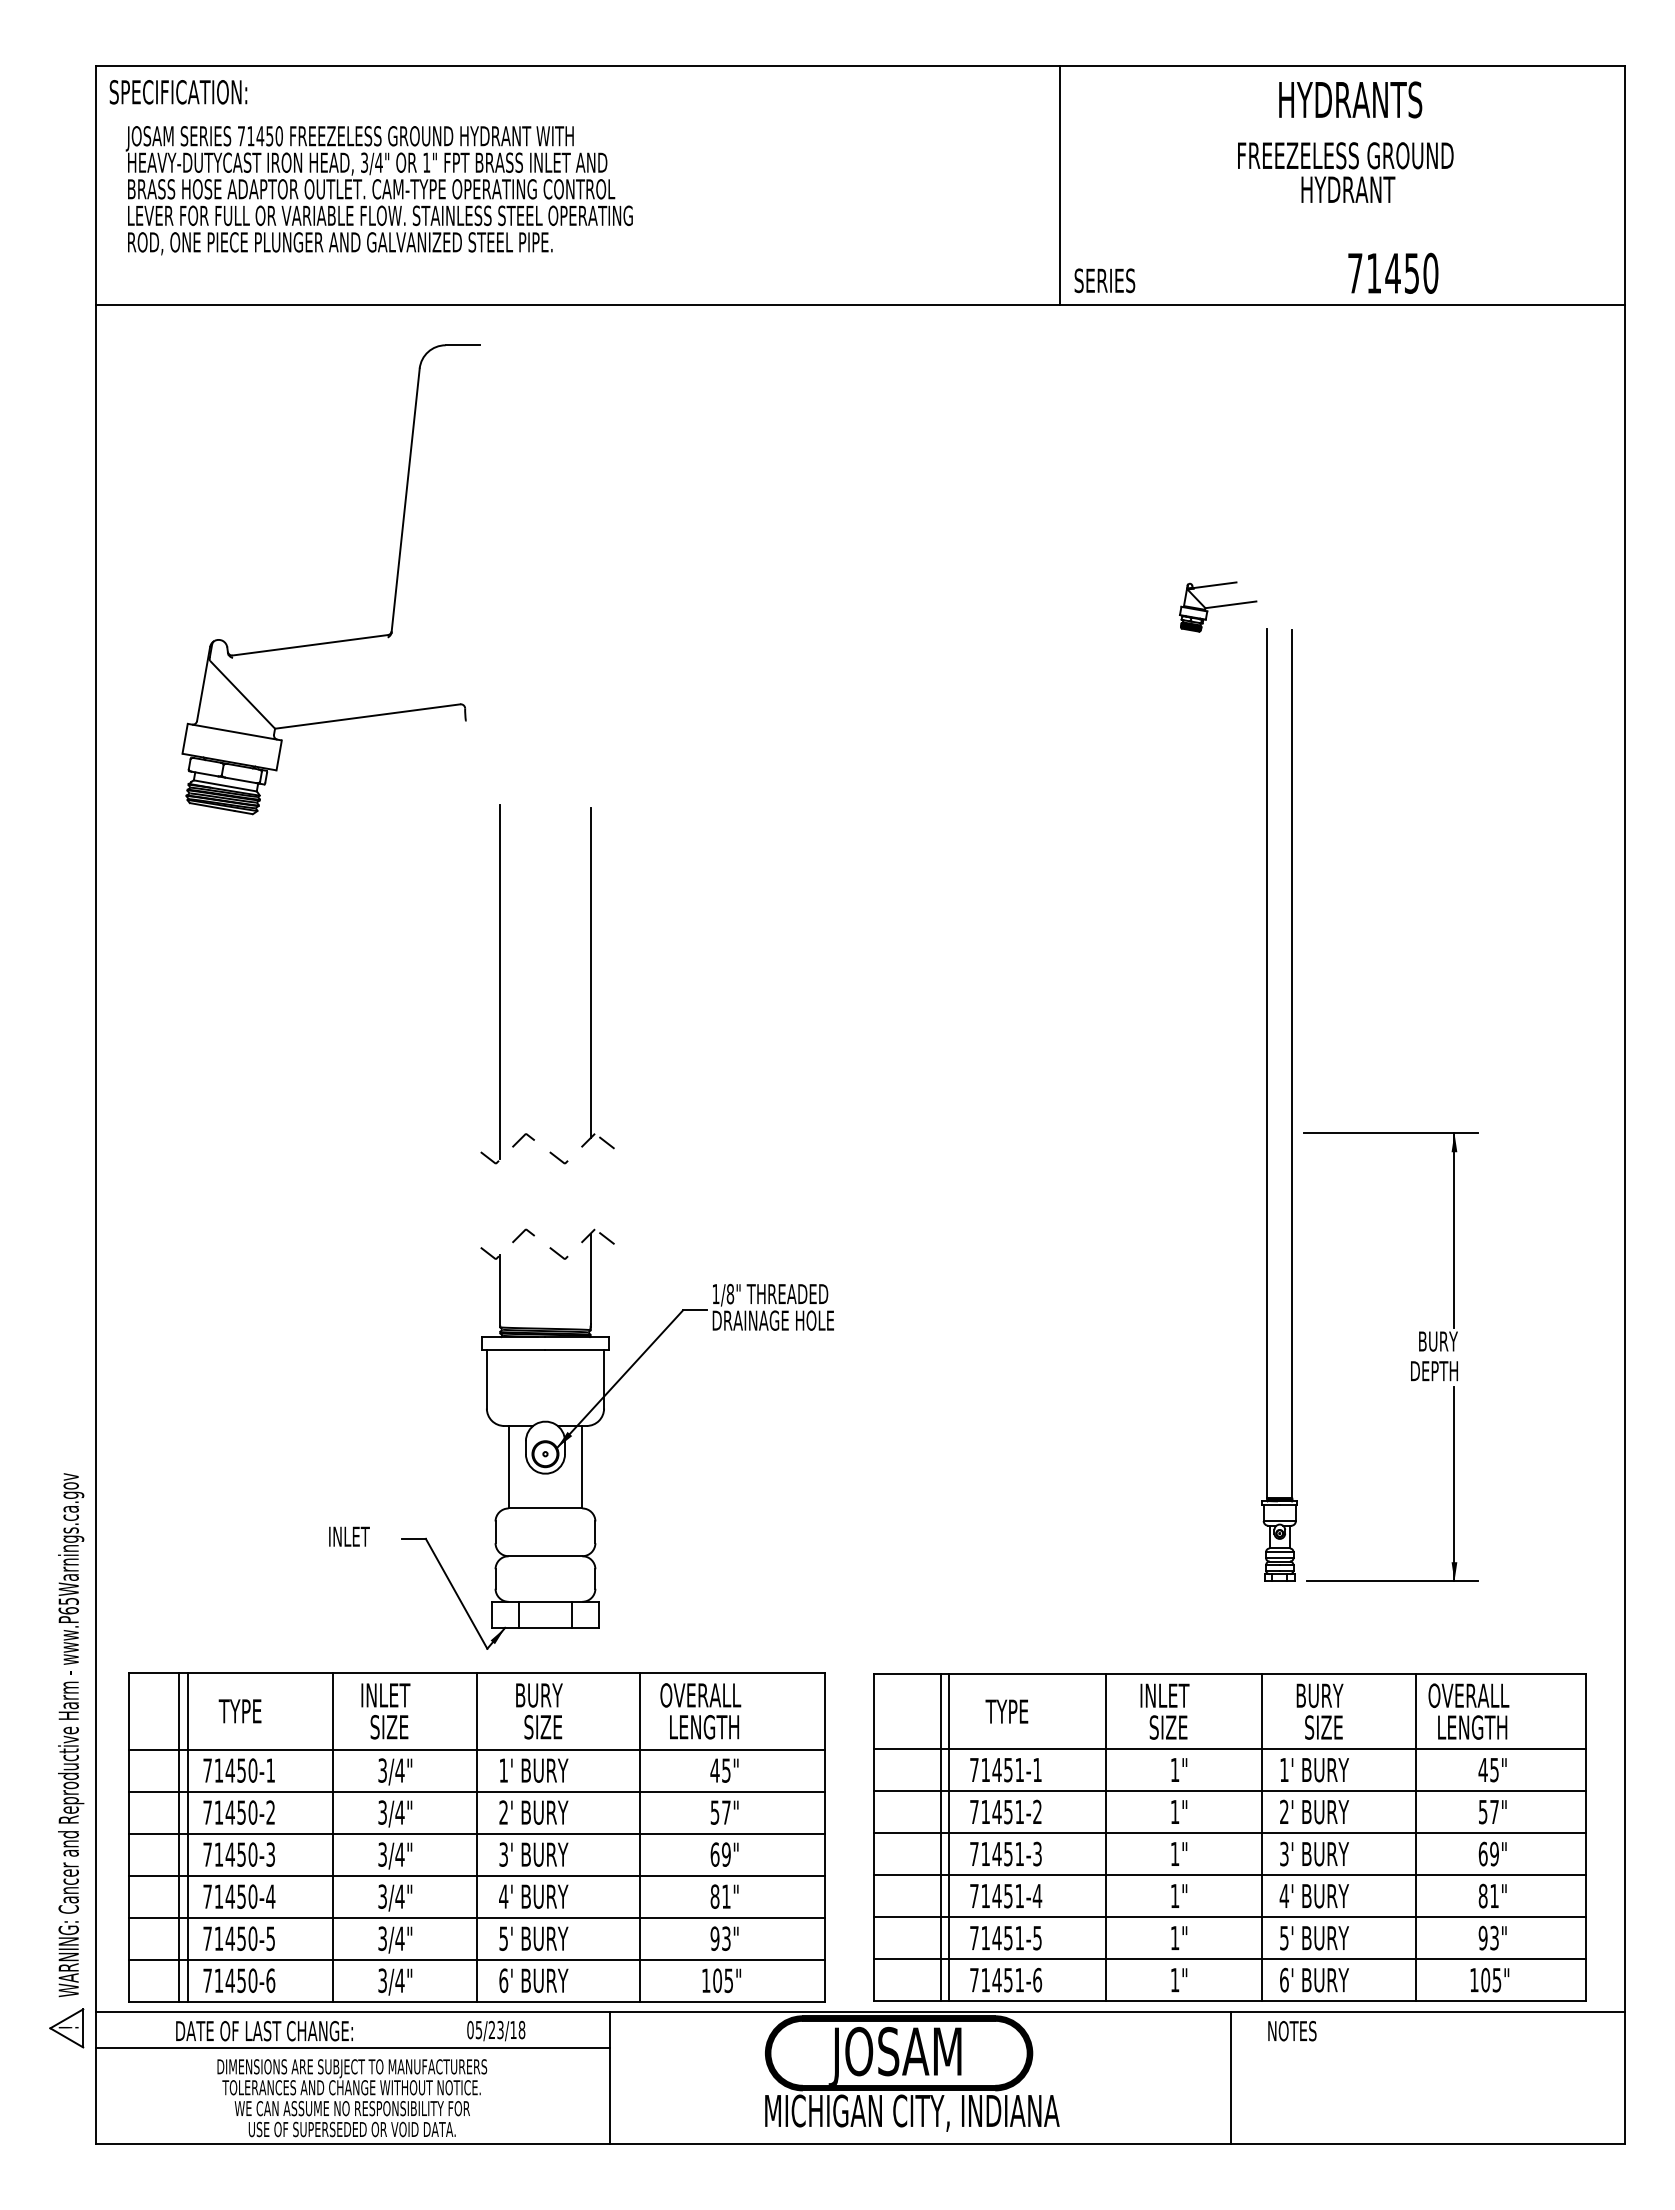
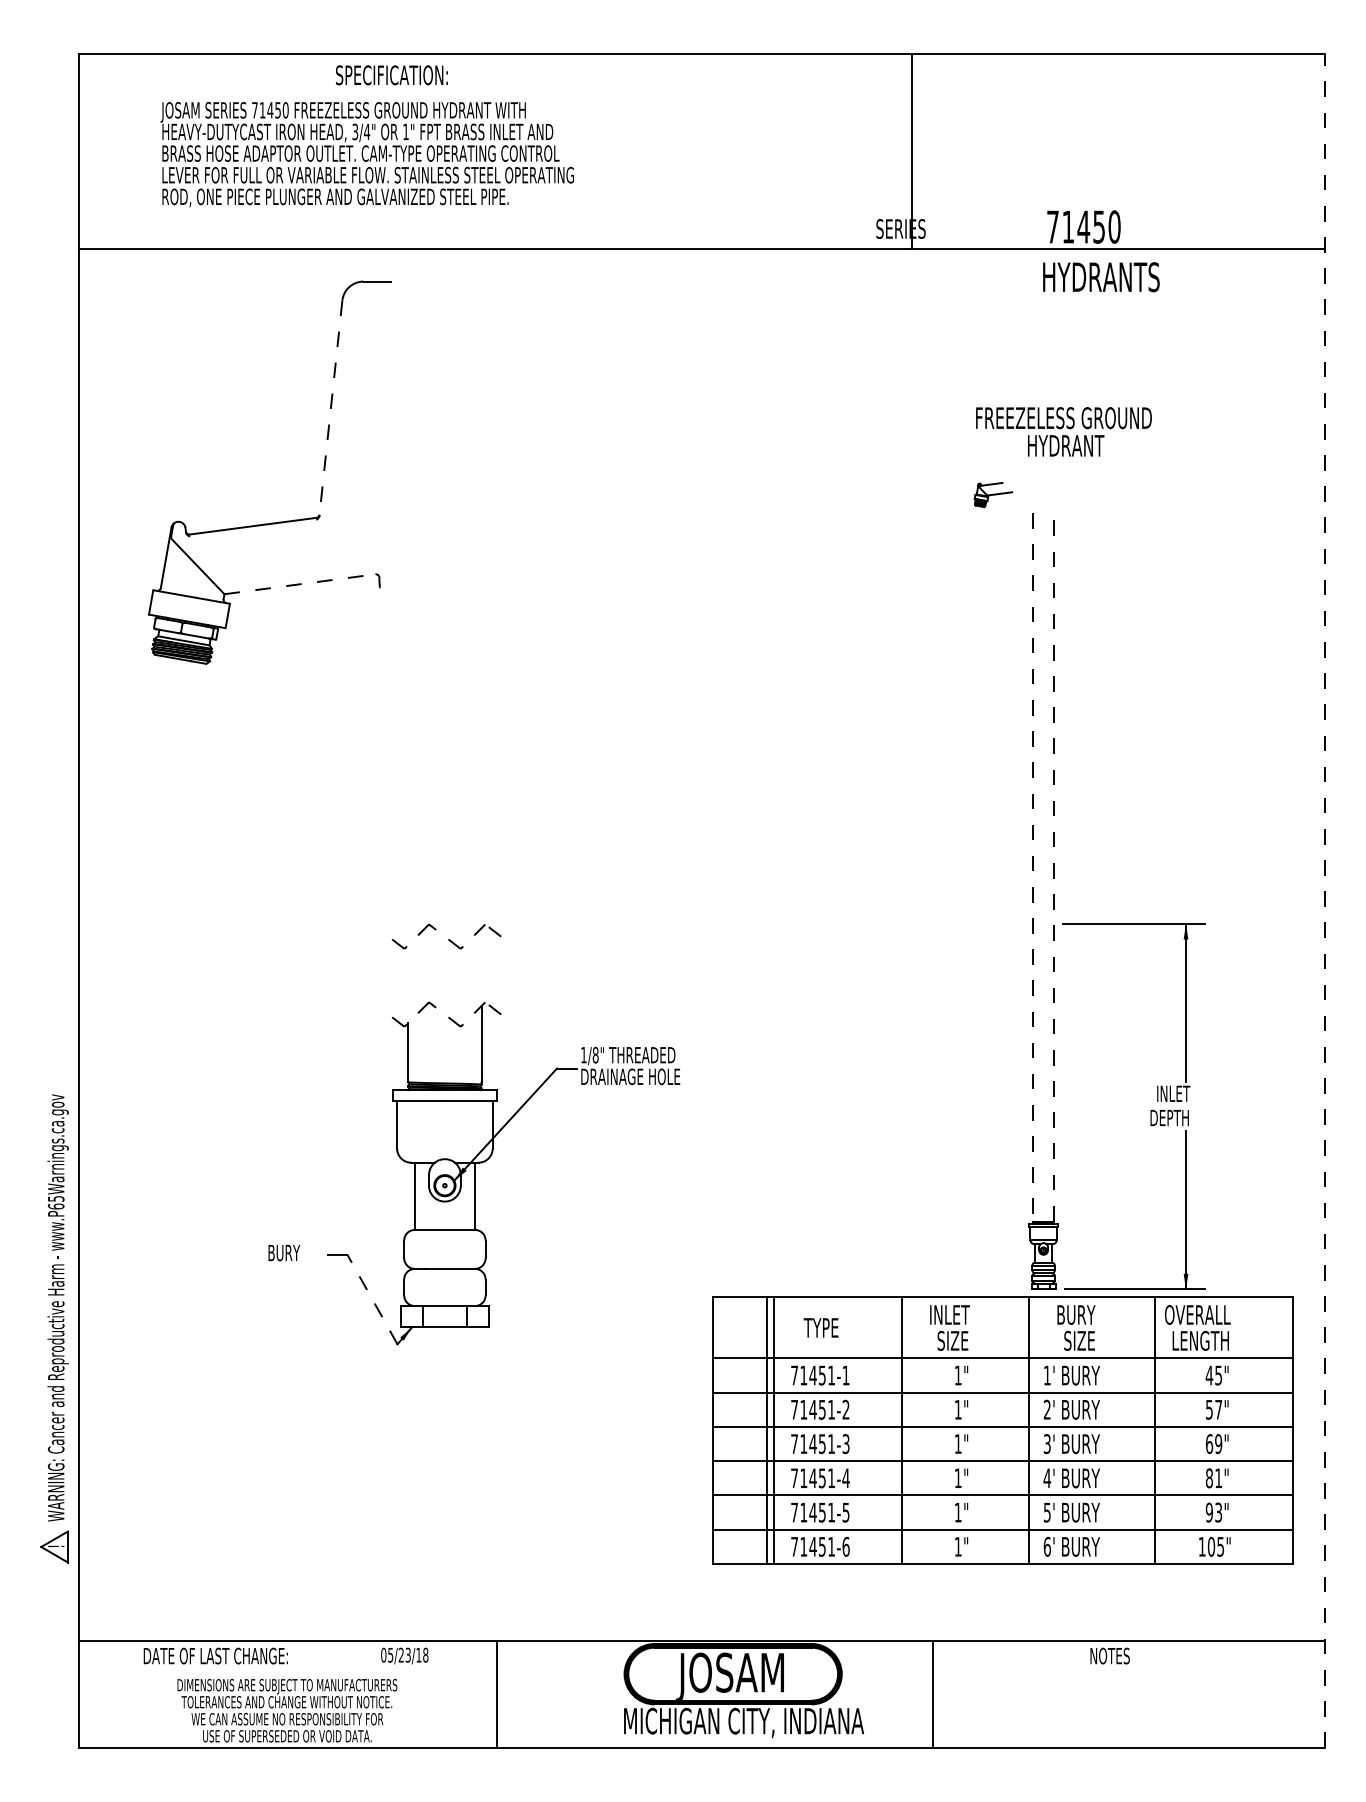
text: (178, 92) -> (391, 75), moved
text: (1350, 99) -> (1101, 276), moved
text: (1345, 172) -> (1063, 431), moved
line: (1060, 185) -> (912, 151), moved
text: (378, 190) -> (366, 154), moved
text: (1393, 272) -> (1084, 226), moved
line: (405, 500) -> (330, 408), solid -> dashed
part: (1218, 606) -> (993, 494), size x0.6
line: (368, 716) -> (300, 584), solid -> dashed
line: (590, 972) -> (481, 792), removed
line: (500, 982) -> (408, 801), removed
line: (1267, 1063) -> (1033, 867), solid -> dashed
line: (1292, 1063) -> (1053, 867), solid -> dashed
line: (1624, 1105) -> (1324, 901), solid -> dashed
text: (1439, 1341) -> (1173, 1093), BURY -> INLET
text: (349, 1536) -> (285, 1252), INLET -> BURY
line: (456, 1593) -> (372, 1299), solid -> dashed
part: (66, 1760) -> (54, 1328), moved
part: (476, 1837) -> (388, 1498), removed
part: (1229, 1837) -> (1002, 1430), moved
text: (1292, 2031) -> (1110, 1656), moved
line: (352, 2048) -> (287, 1670), removed
line: (1230, 2077) -> (933, 1693), moved

